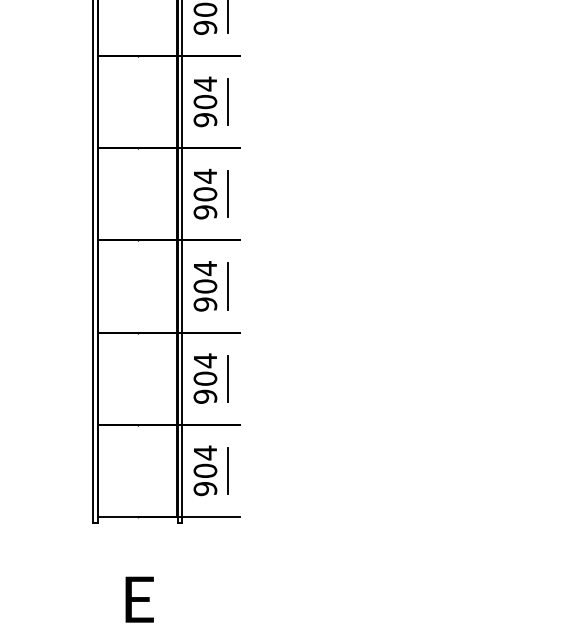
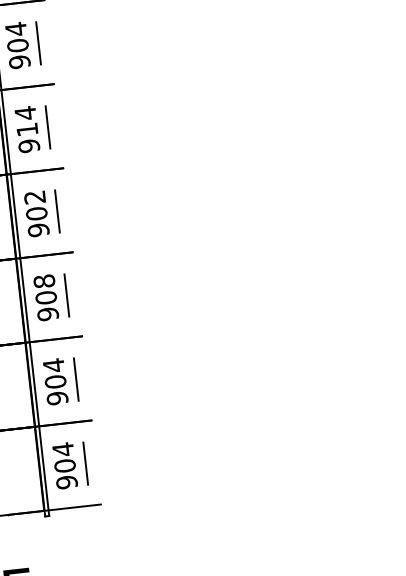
text: (205, 102) -> (27, 130), 904 -> 914
text: (204, 175) -> (34, 196), 904 -> 902
text: (205, 268) -> (44, 281), 904 -> 908

